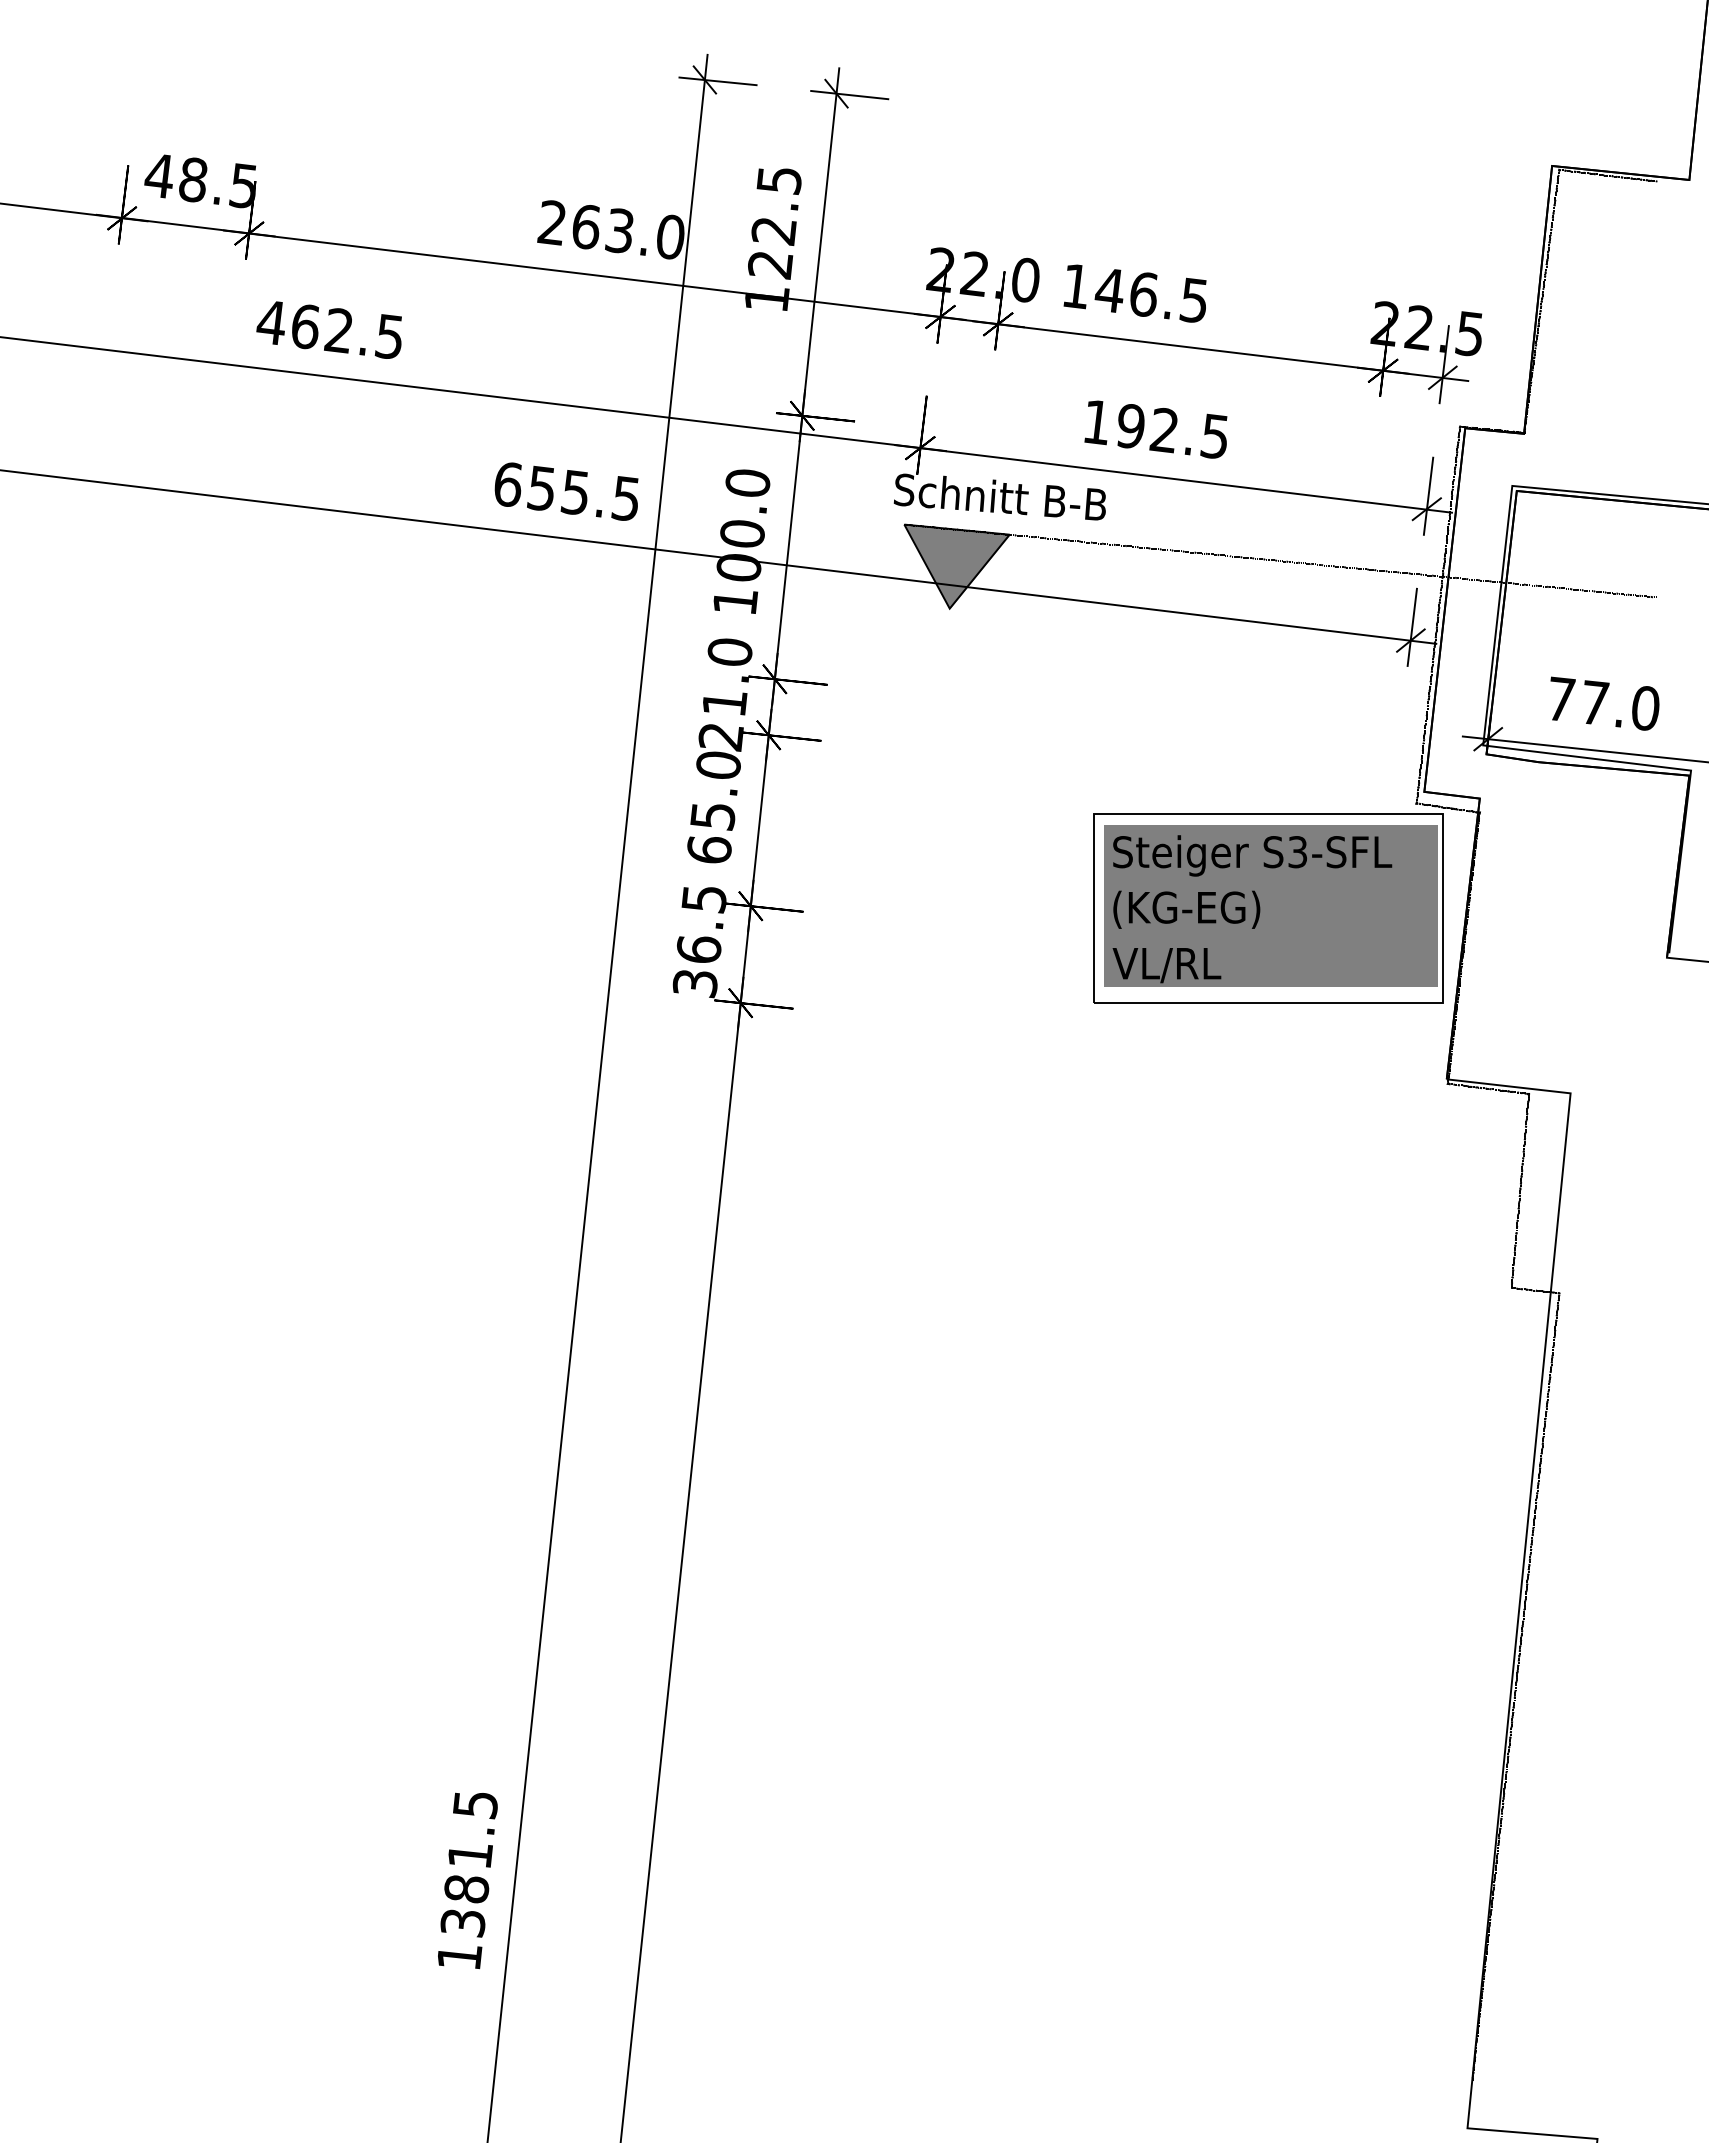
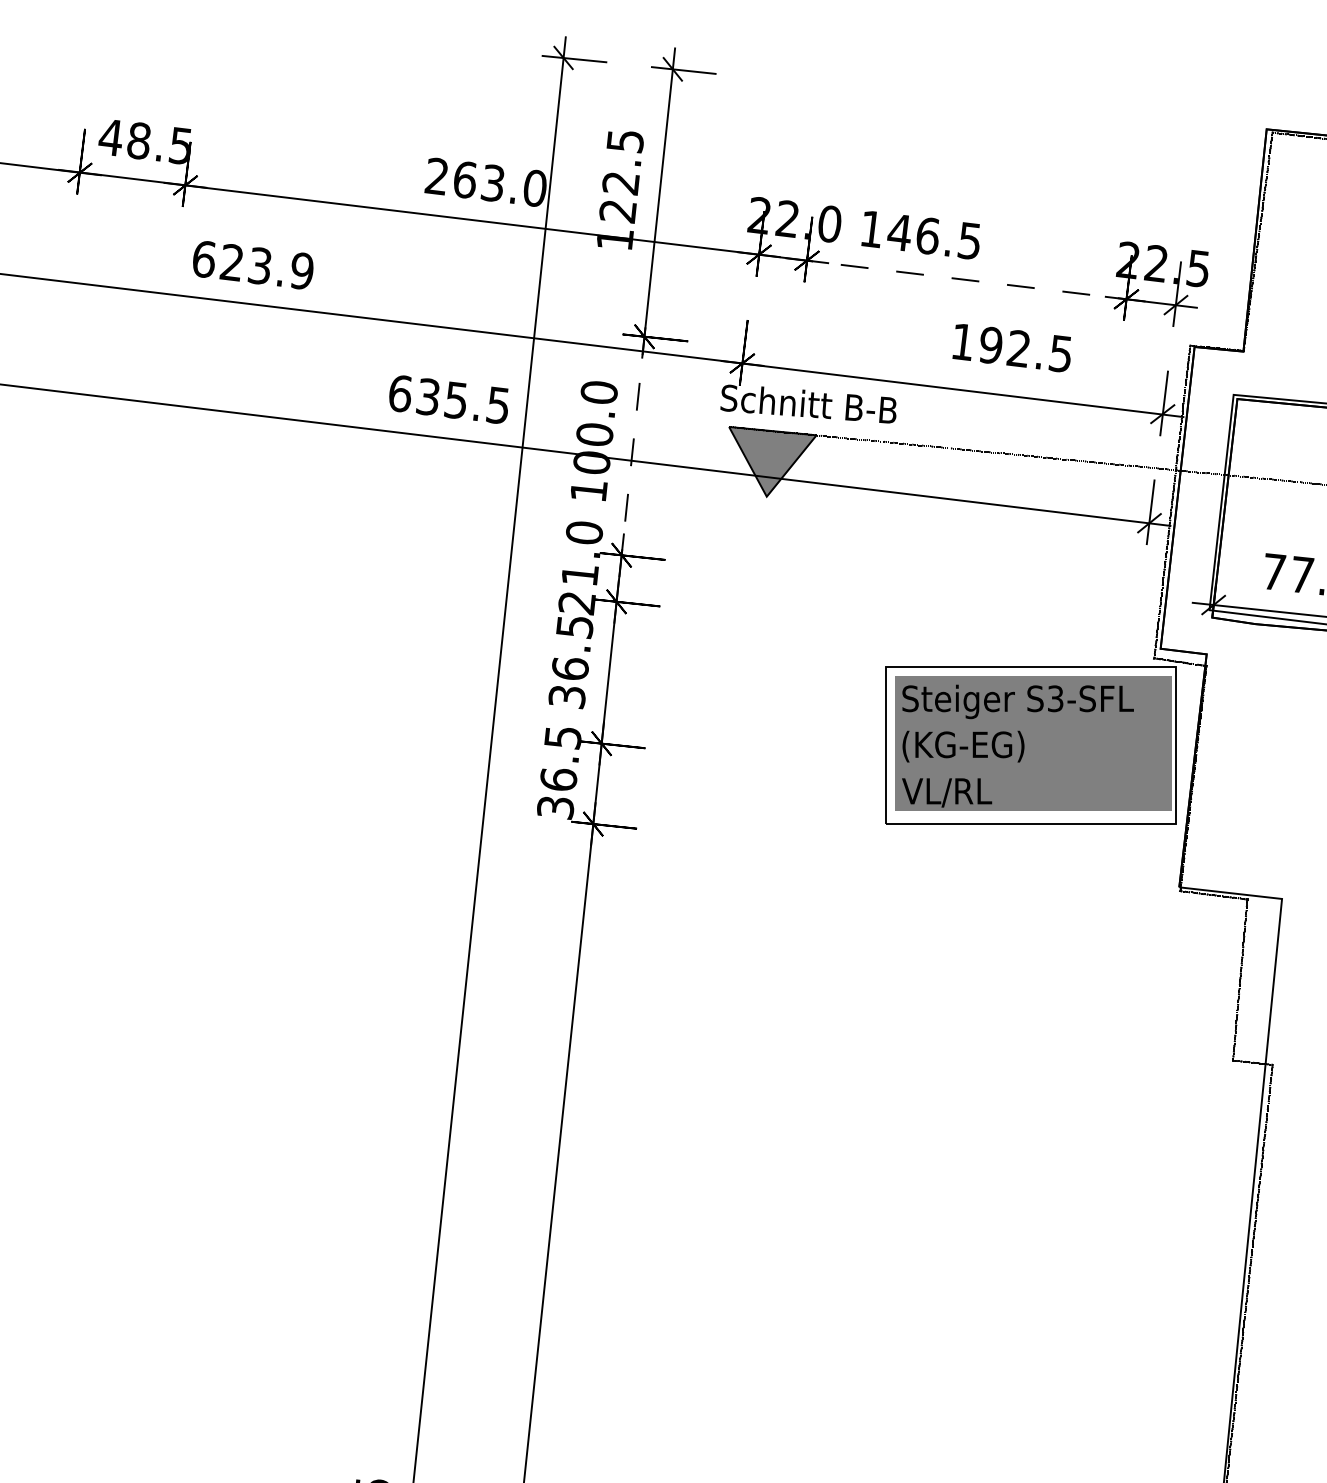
text: (329, 329) -> (252, 265), 462.5 -> 623.9
line: (1191, 347) -> (967, 279), solid -> dashed
text: (1155, 429) -> (1011, 348), moved
text: (541, 487) -> (427, 396), 655.5 -> 635.5
line: (788, 547) -> (632, 445), solid -> dashed
text: (713, 807) -> (570, 661), 65.0 -> 36.5

